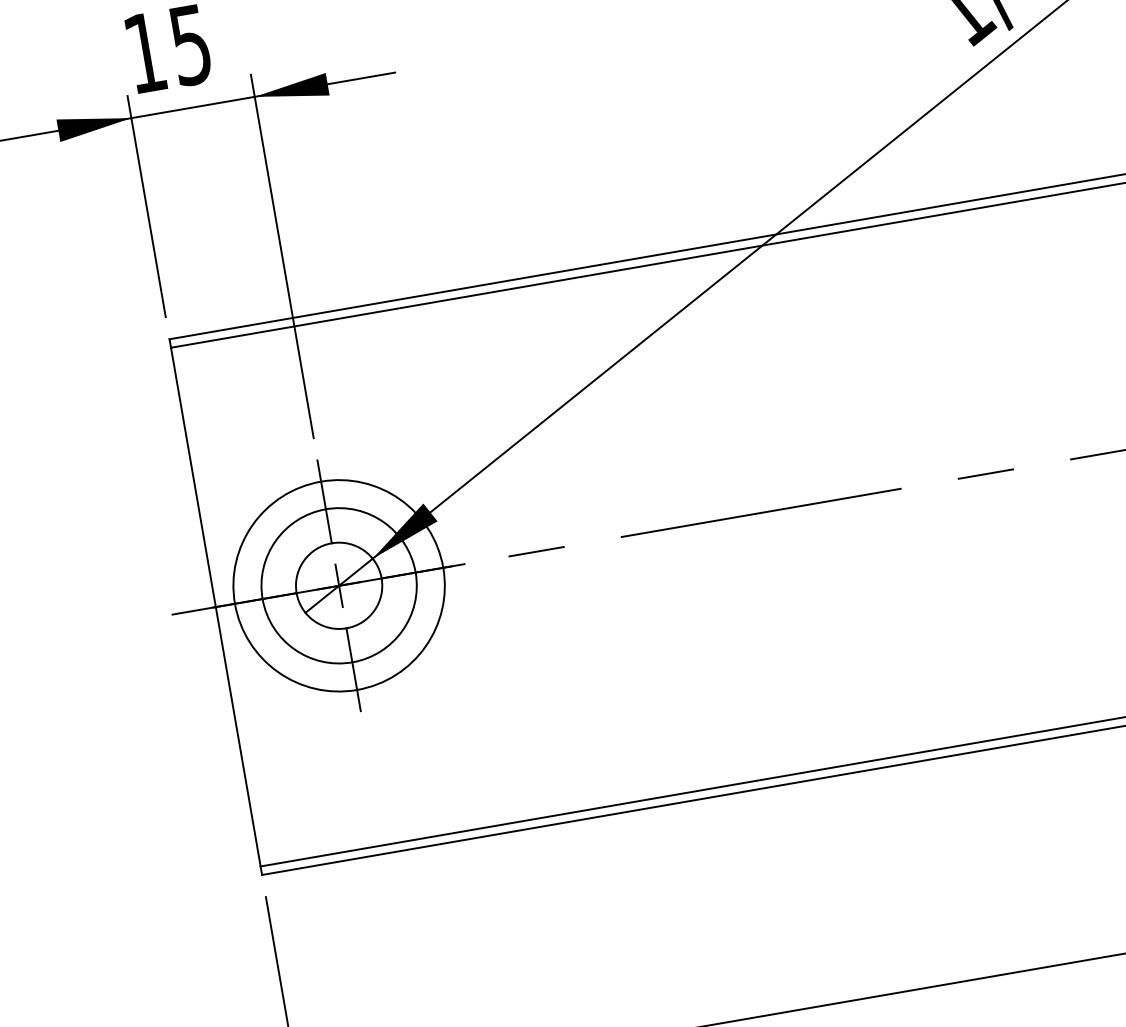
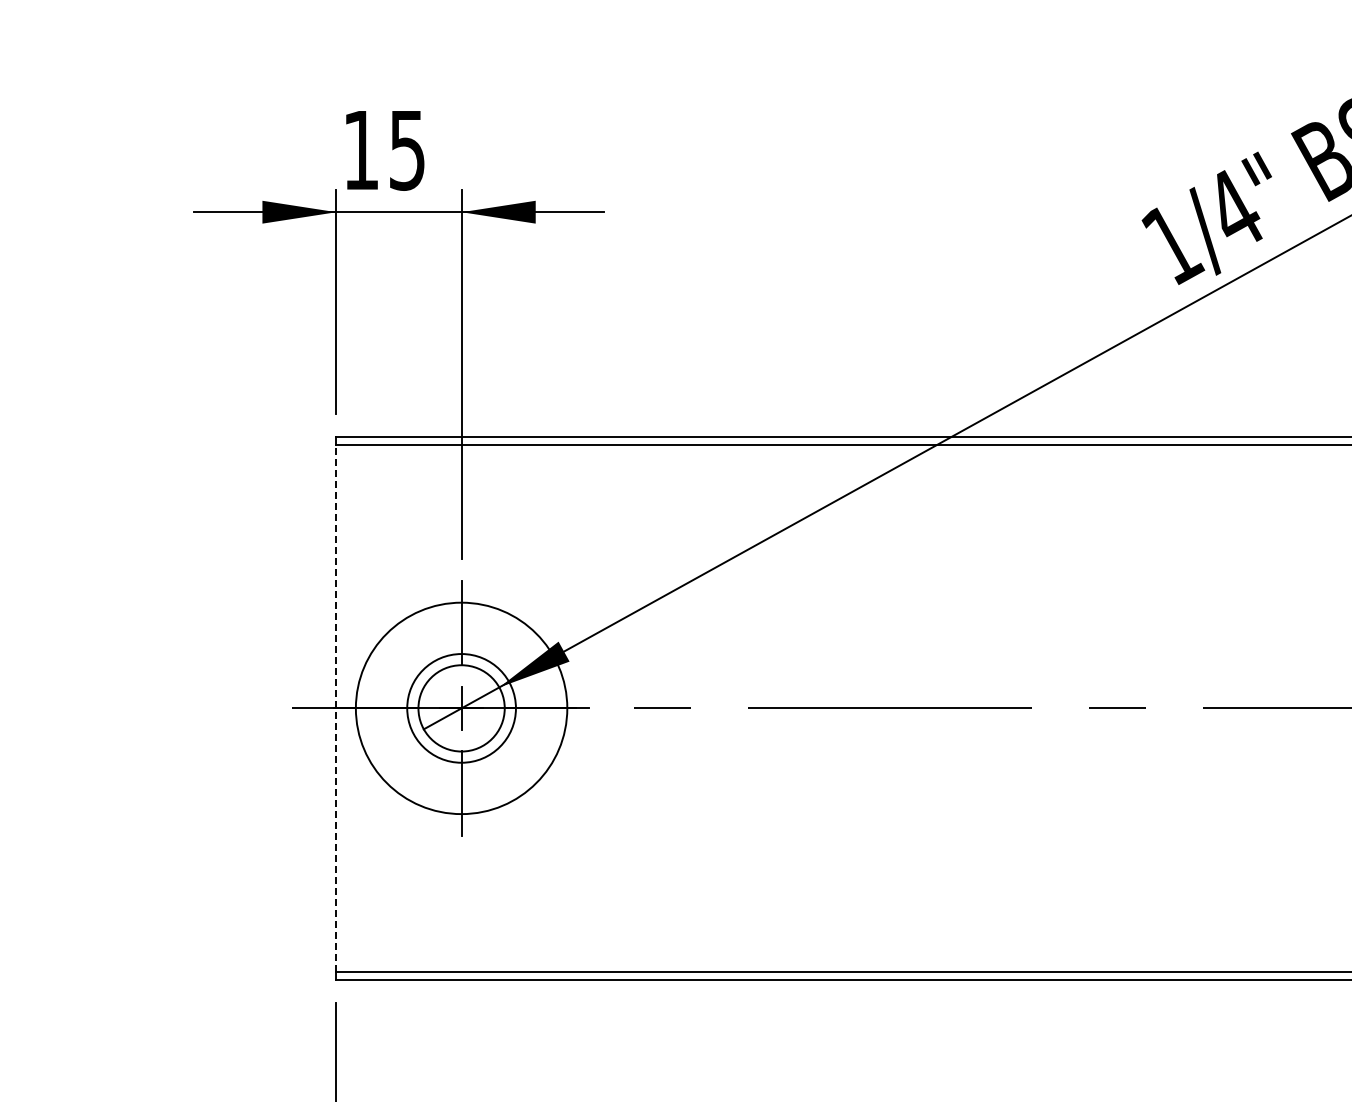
circle: (339, 585) -> (461, 708), size x0.7
line: (215, 606) -> (336, 707), solid -> dashed

